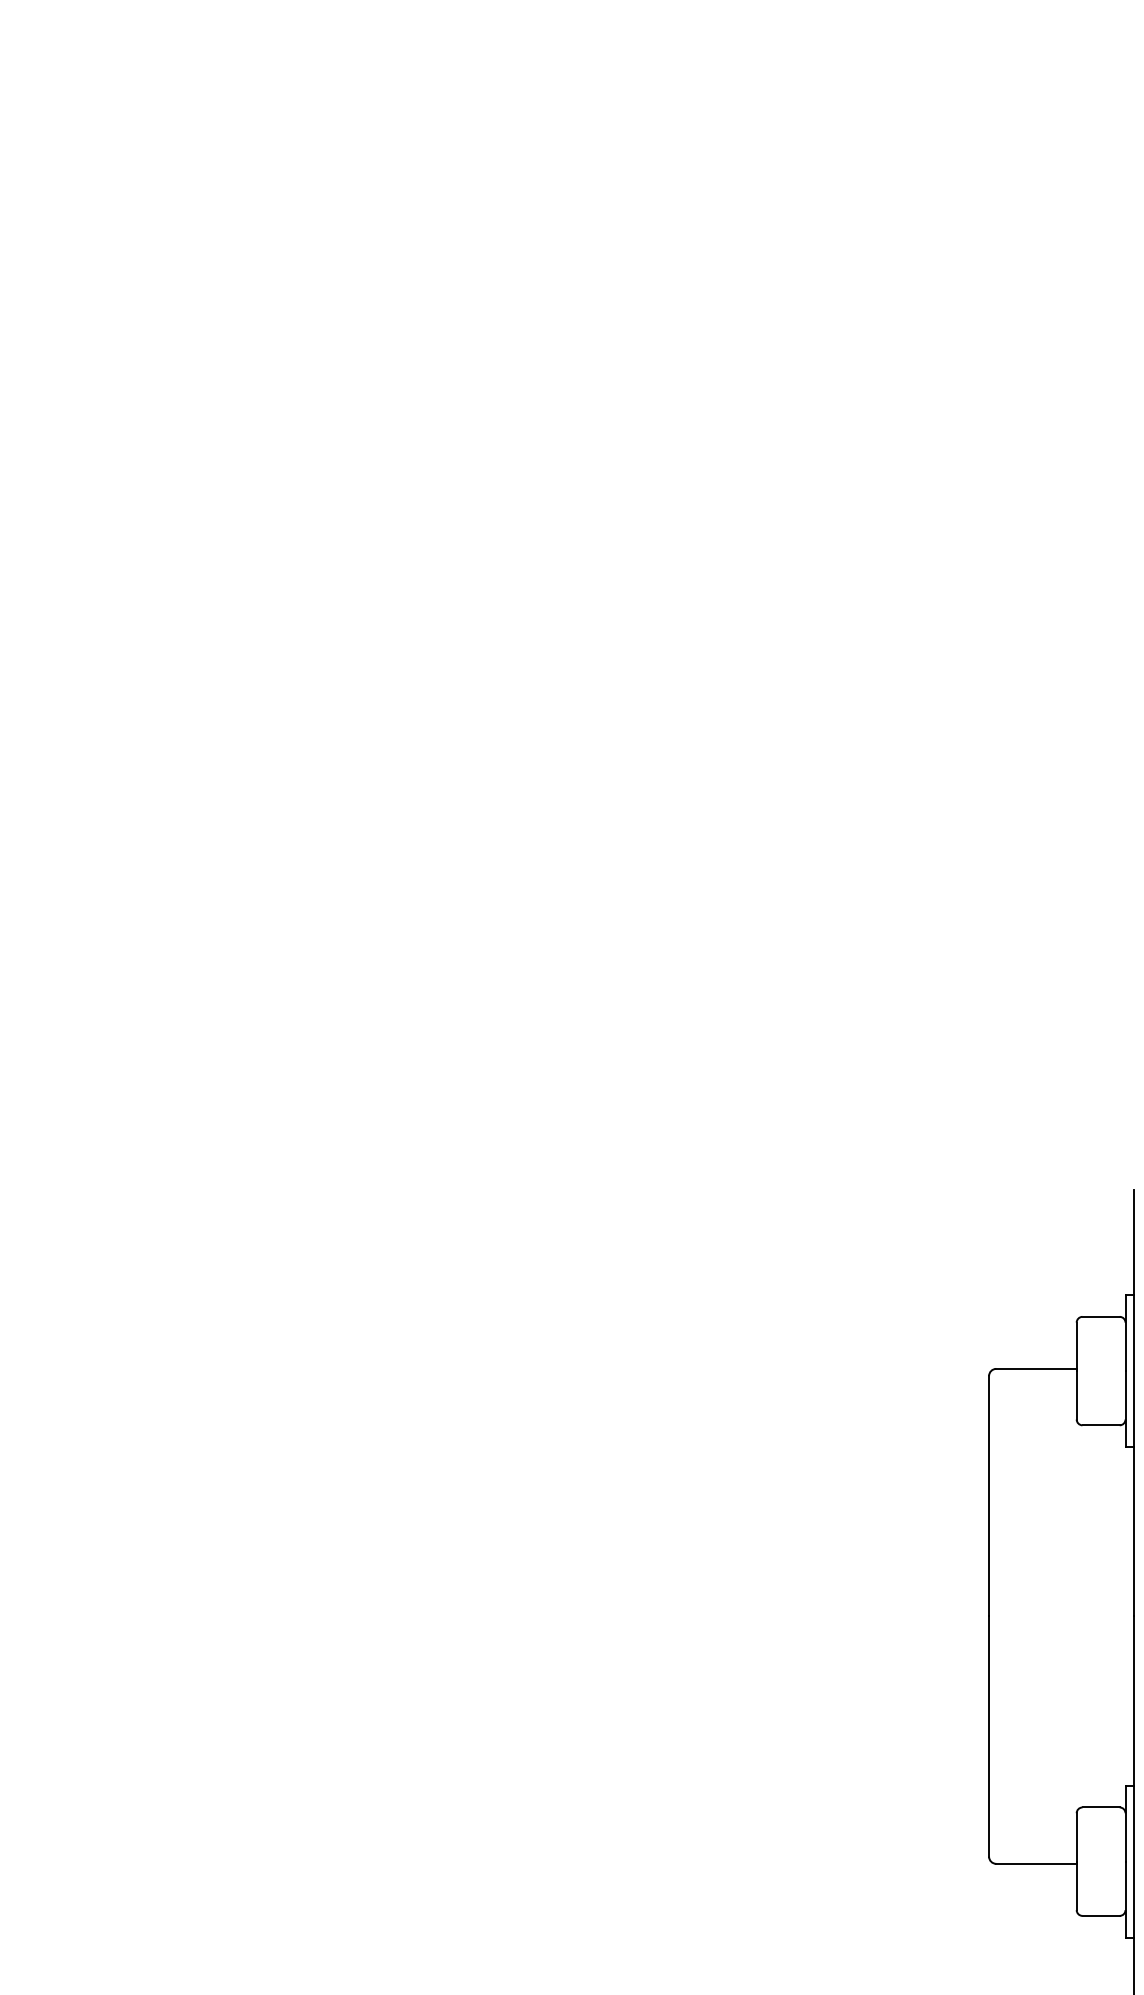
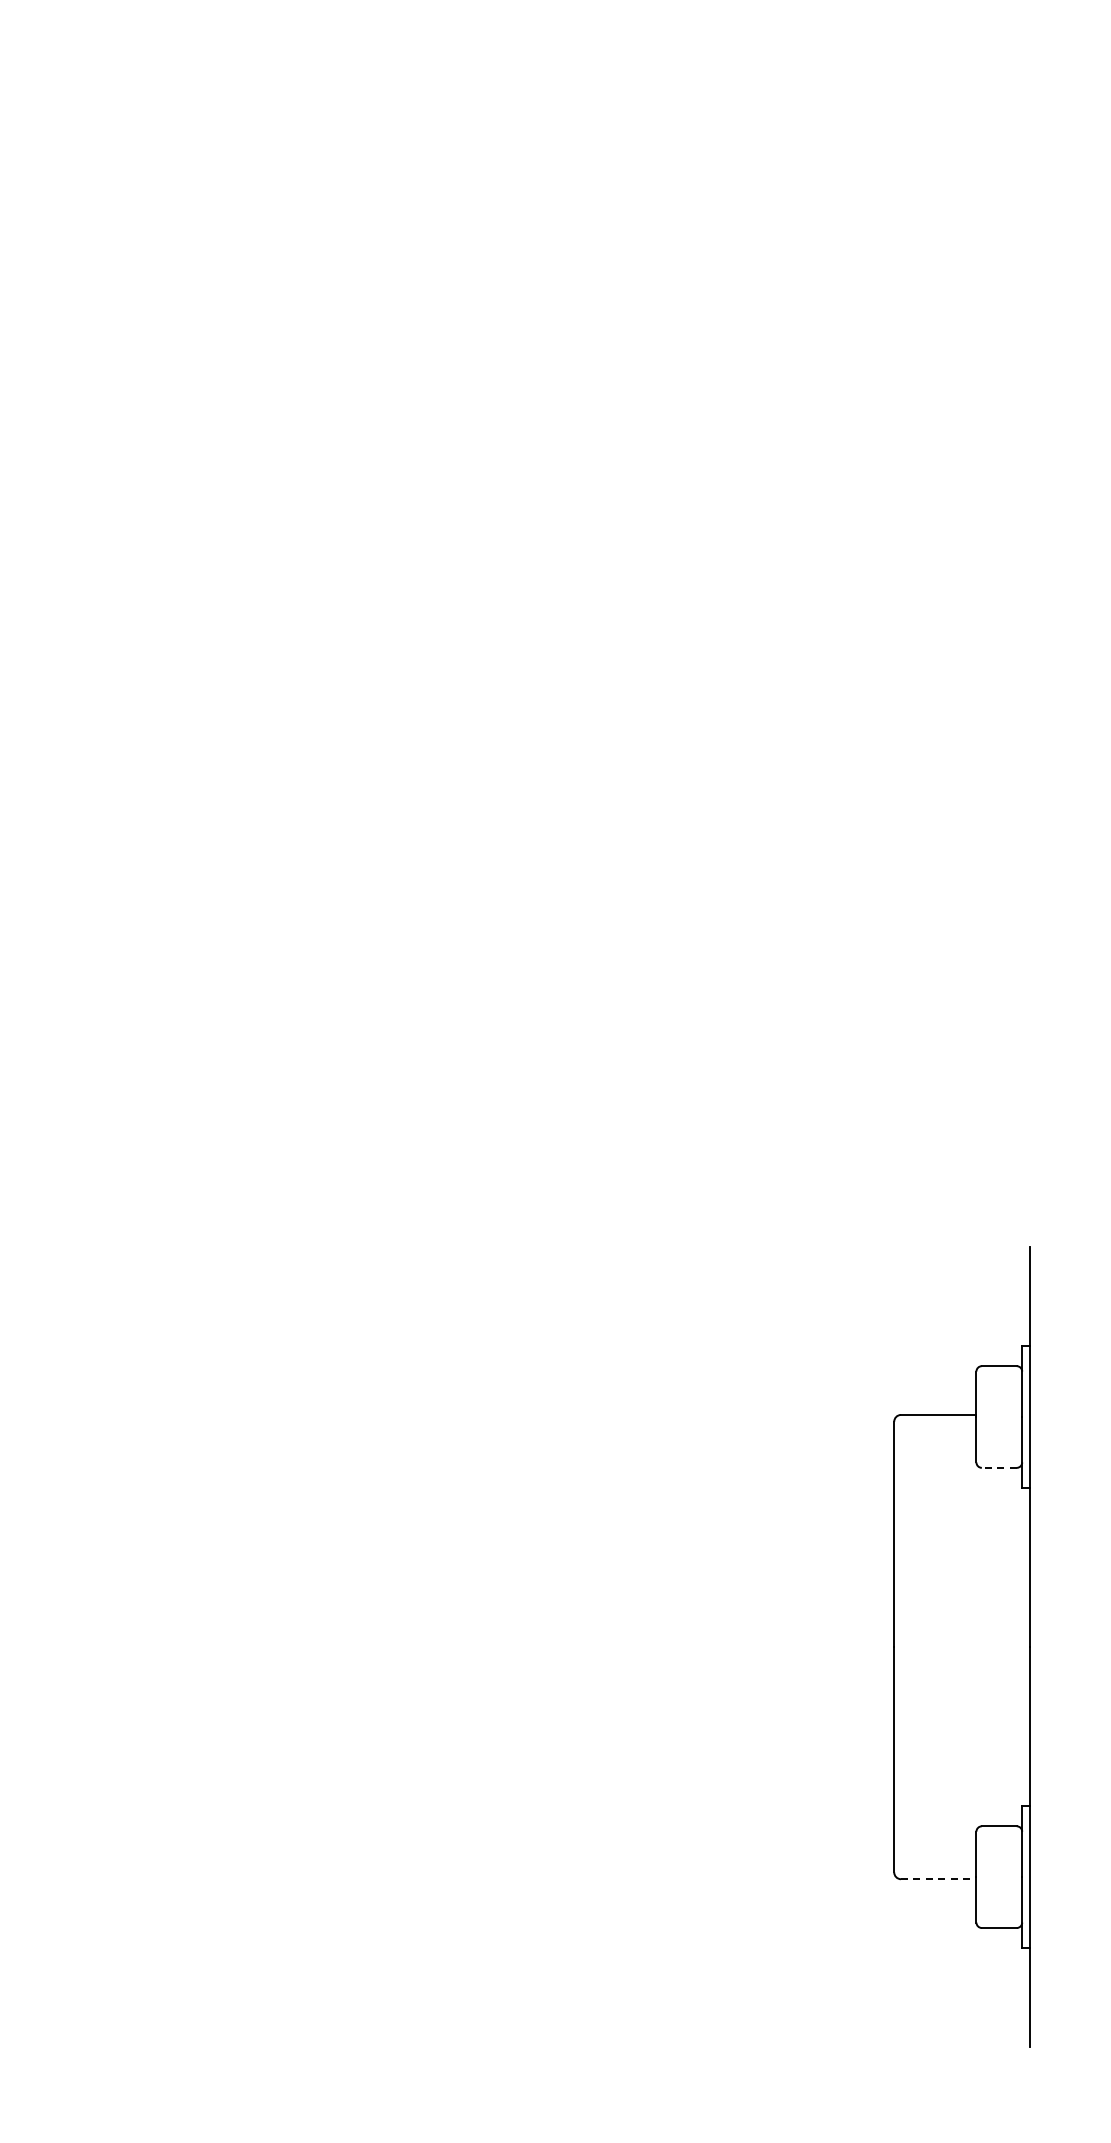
line: (1100, 1424) -> (998, 1467), solid -> dashed
line: (1036, 1864) -> (938, 1879), solid -> dashed

